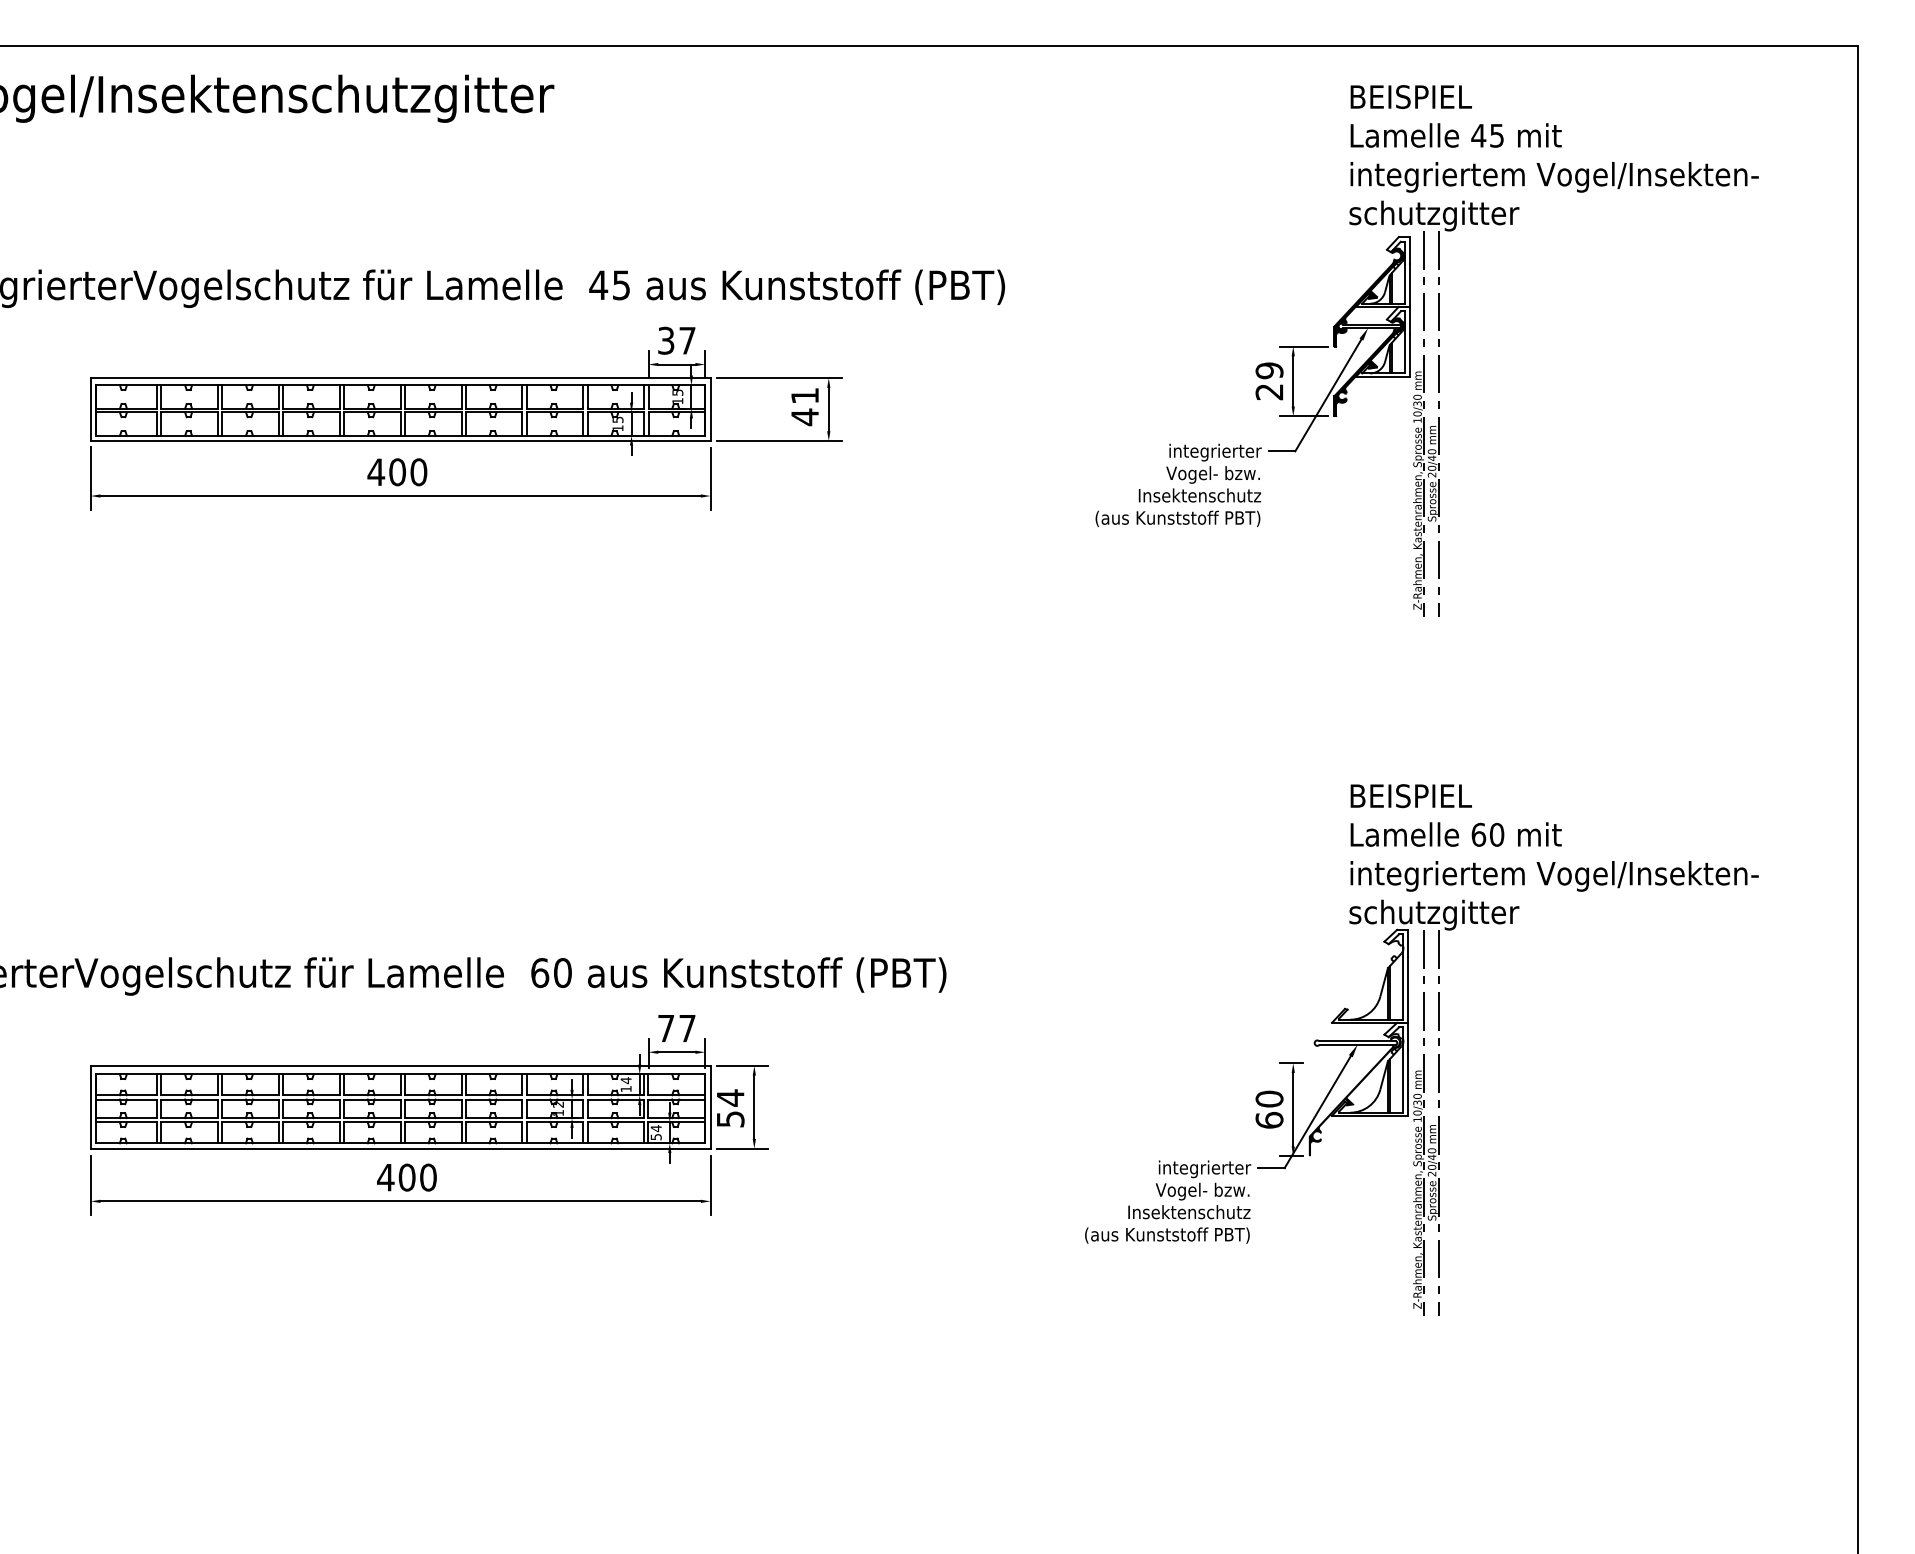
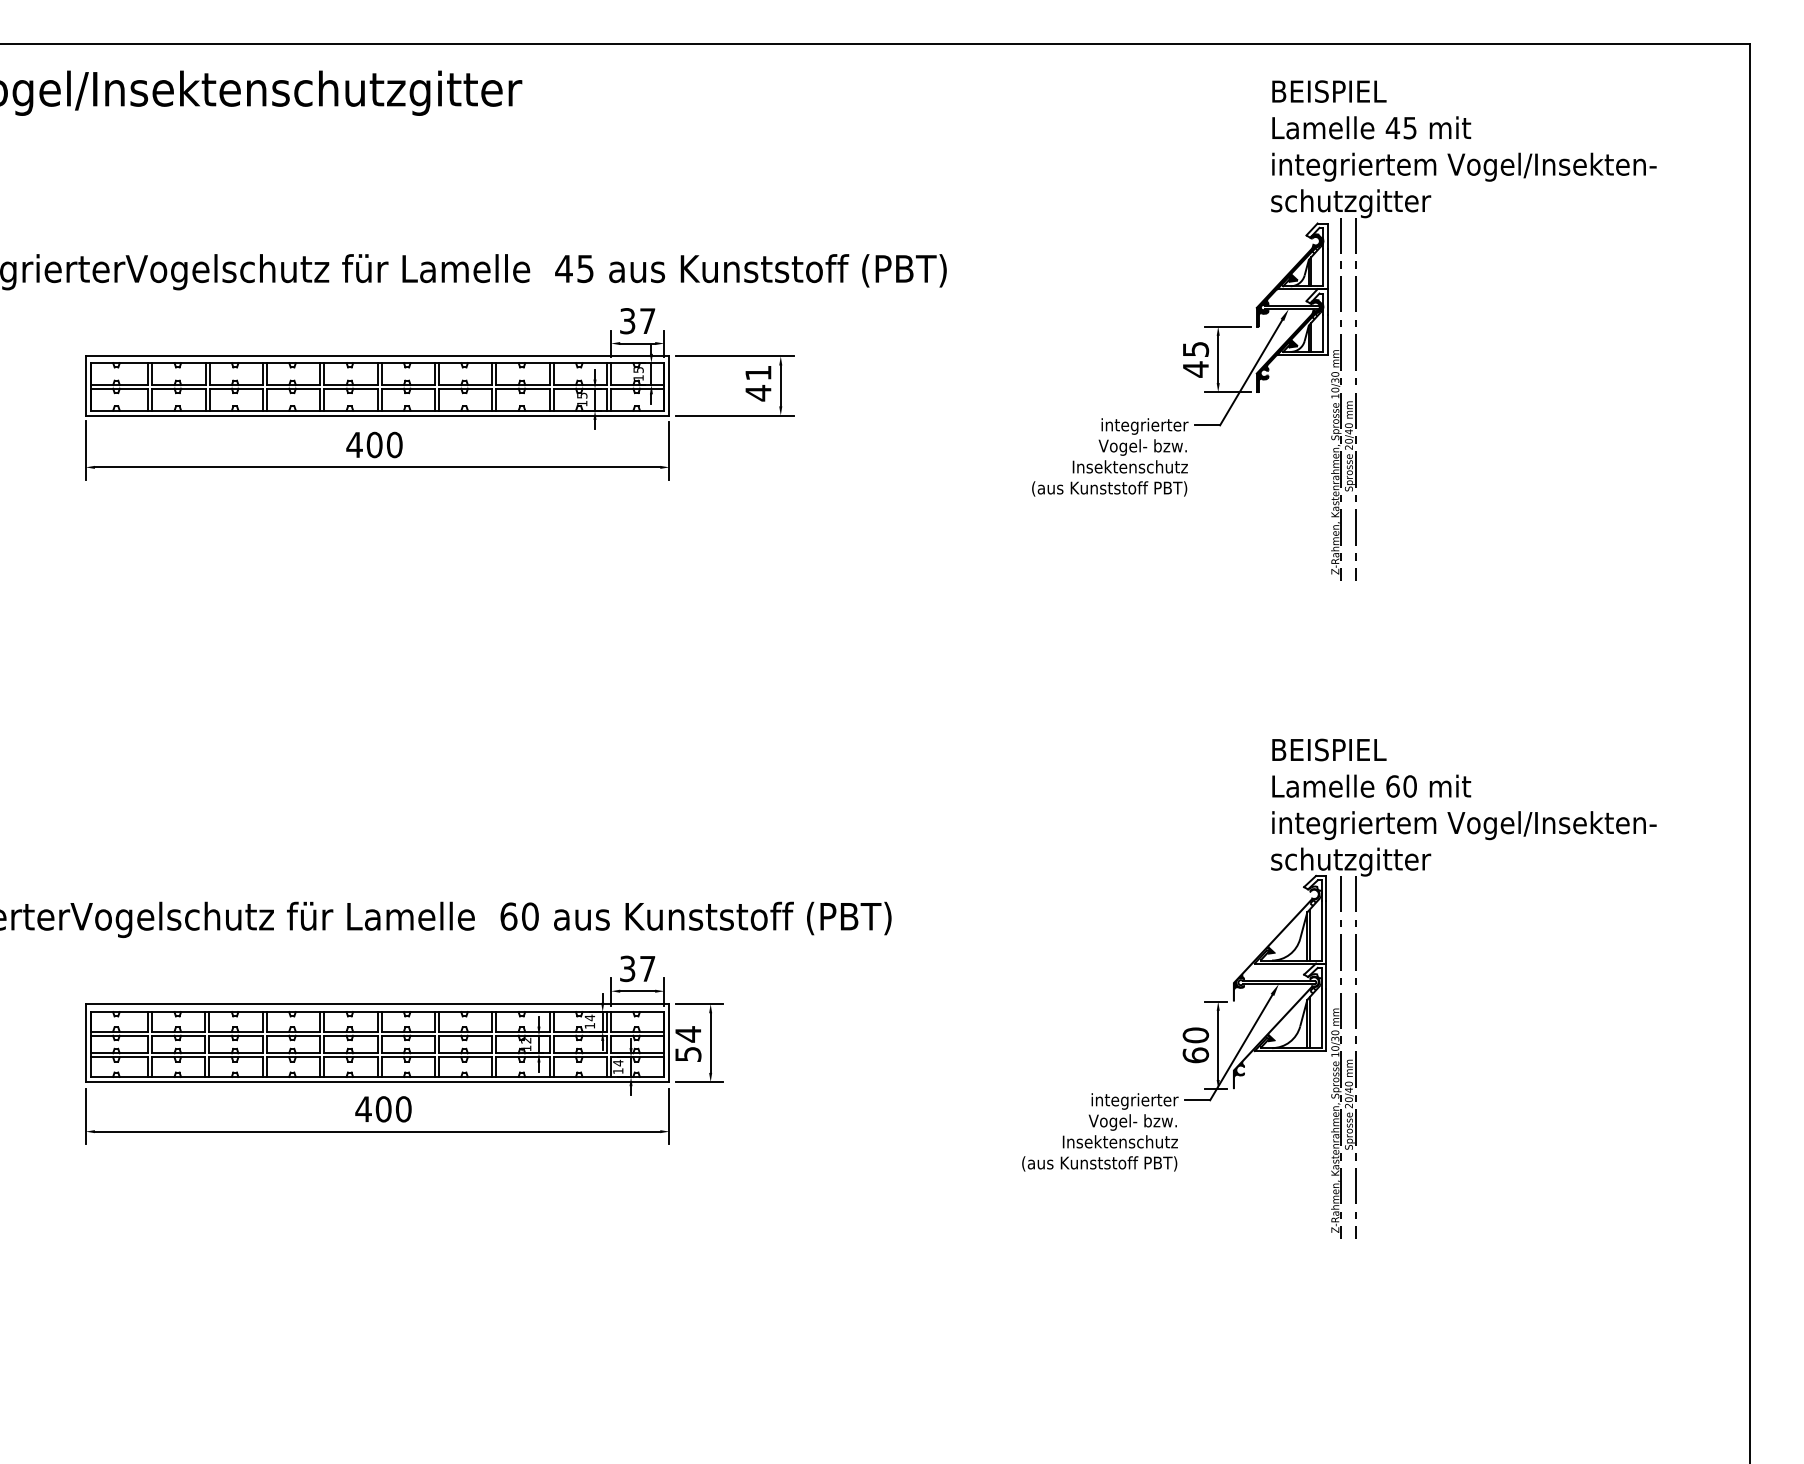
text: (1269, 381) -> (1195, 359), 29 -> 45
fill: (1355, 1002) -> (1276, 944), added
text: (666, 1028) -> (627, 968), 77 -> 37
text: (656, 1137) -> (618, 1071), 54 -> 14

